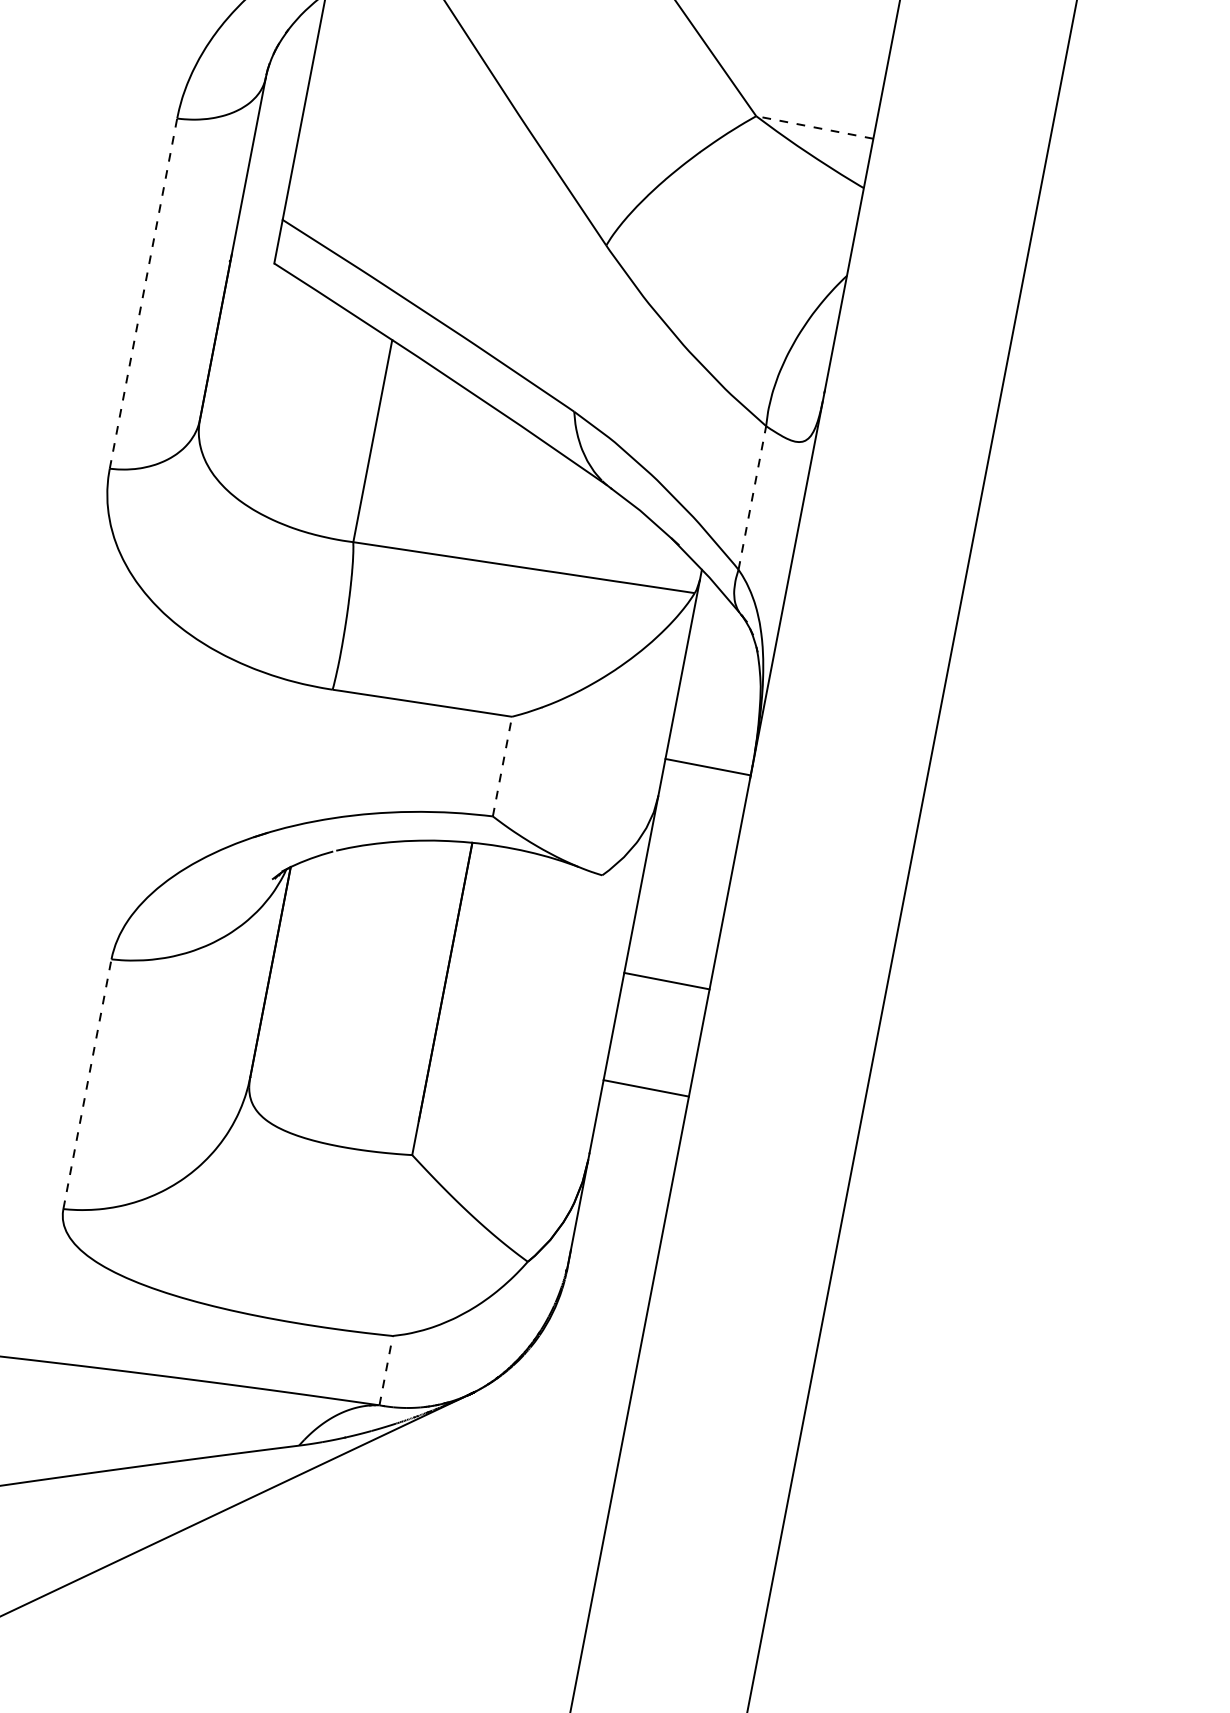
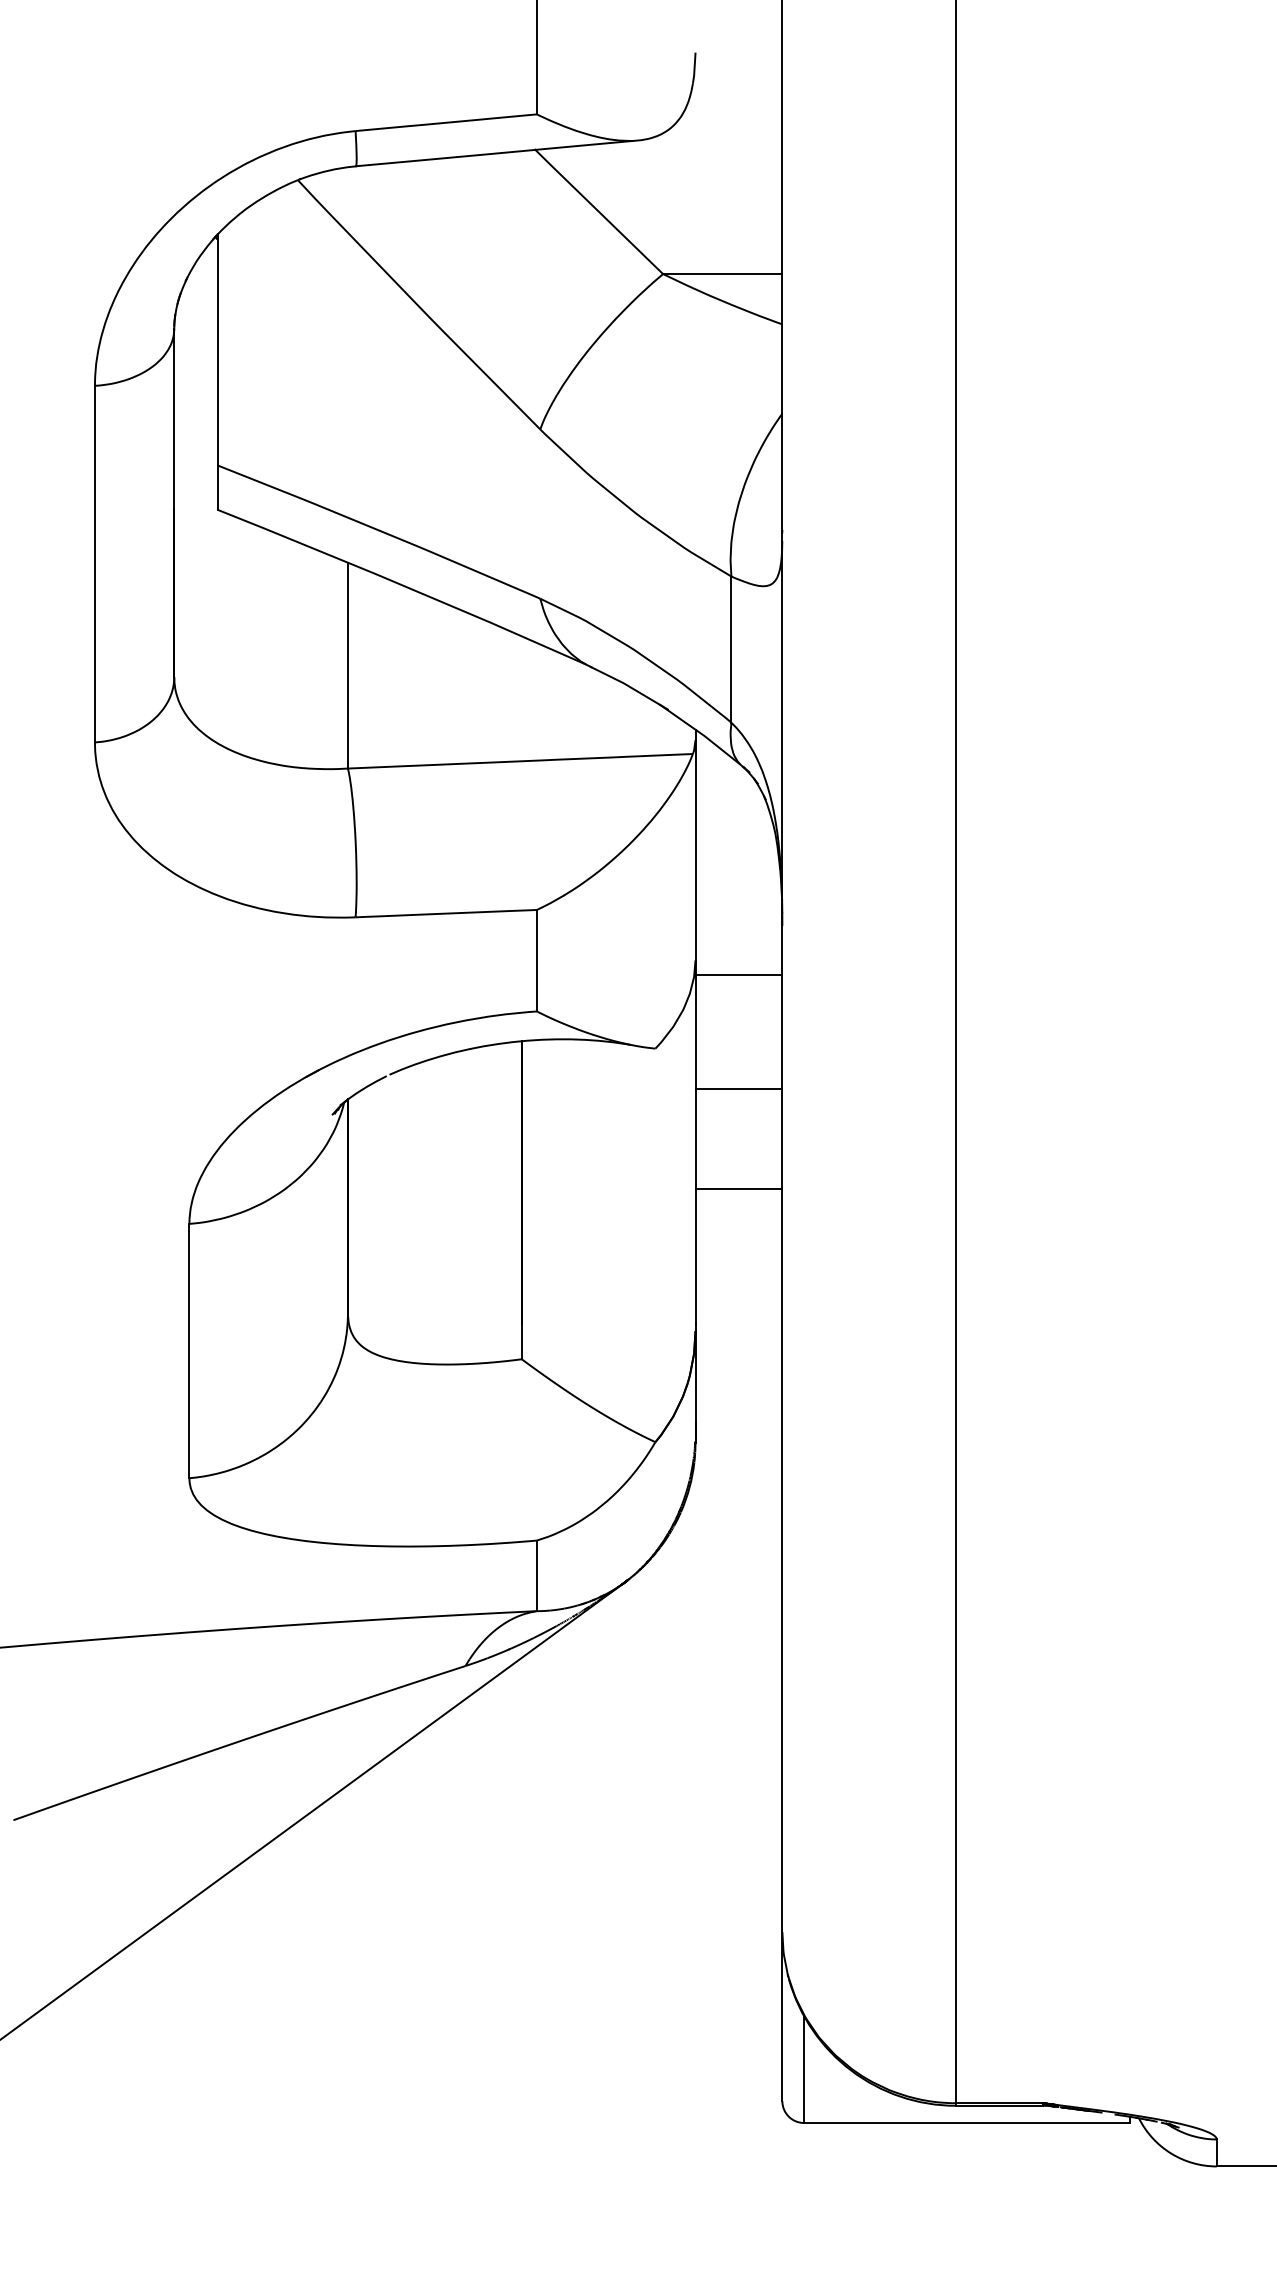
line: (814, 127) -> (722, 274), dashed -> solid
line: (143, 292) -> (94, 563), dashed -> solid
line: (752, 497) -> (731, 649), dashed -> solid
line: (502, 766) -> (536, 960), dashed -> solid
line: (707, 767) -> (738, 975), moved
line: (666, 981) -> (738, 1089), moved
line: (87, 1083) -> (189, 1350), dashed -> solid
line: (645, 1088) -> (738, 1188), moved
line: (385, 1370) -> (536, 1575), dashed -> solid

